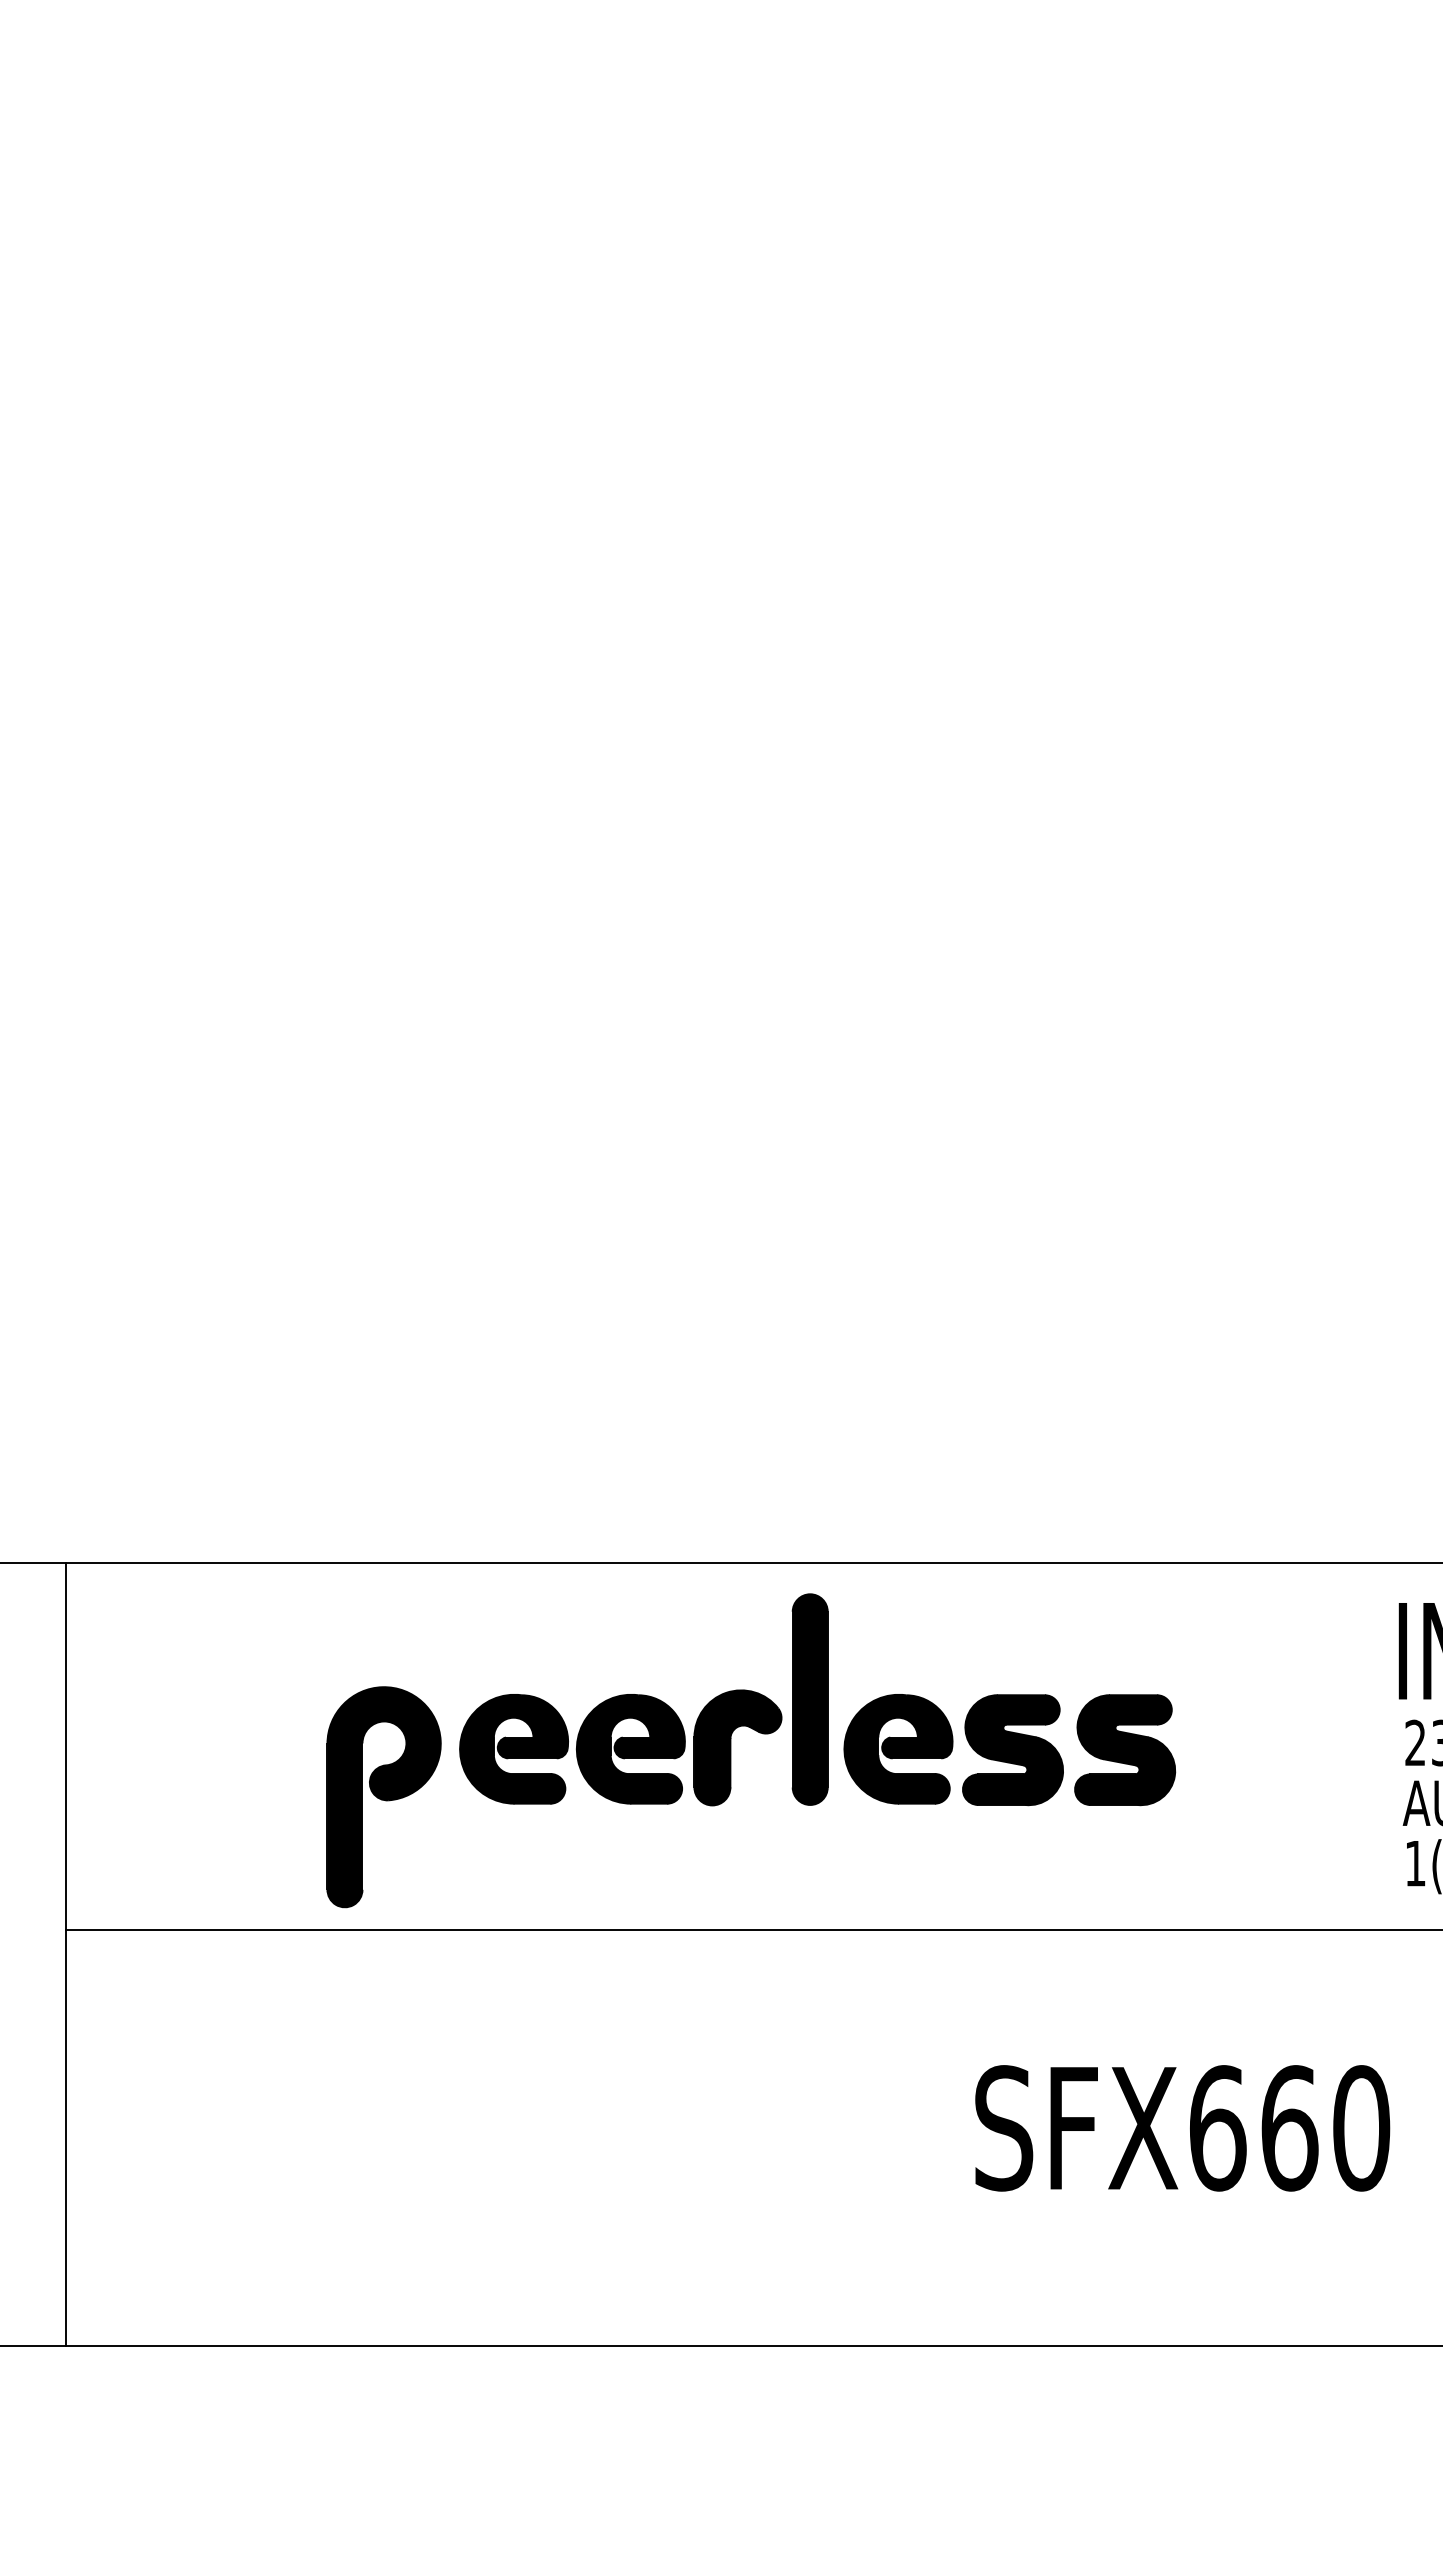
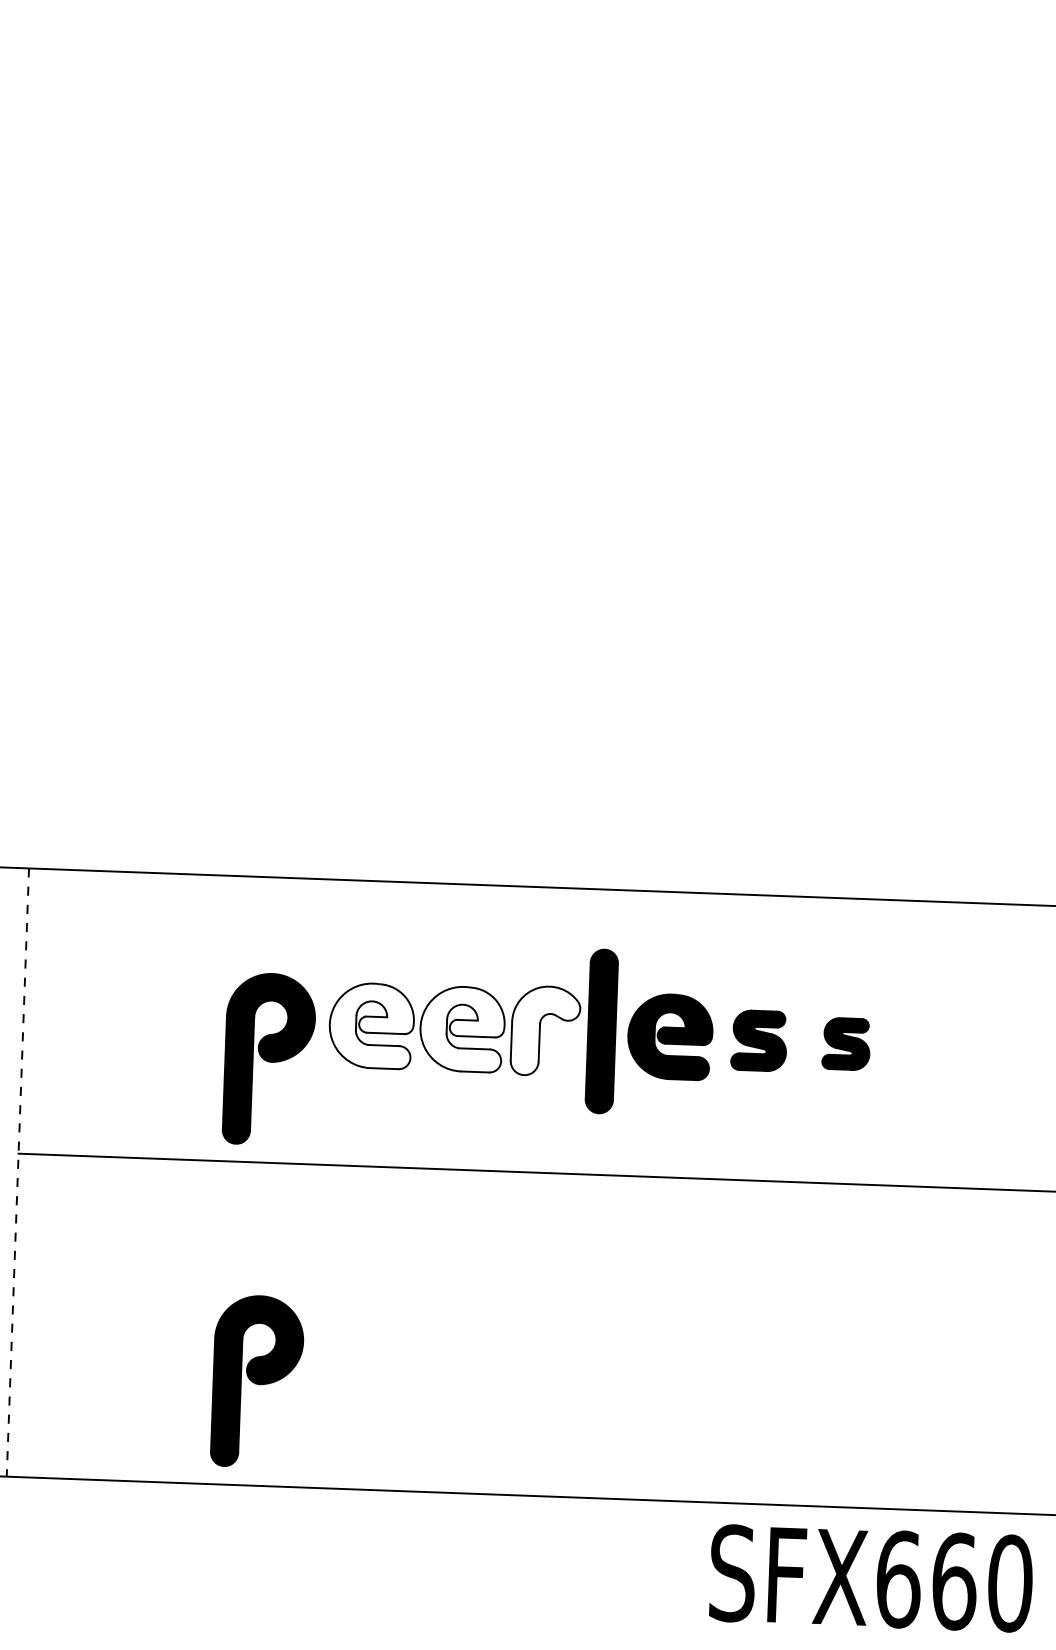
part: (809, 1699) -> (601, 1031), moved
fill: (737, 1747) -> (545, 1030), removed
fill: (514, 1748) -> (372, 1025), removed
fill: (630, 1748) -> (462, 1028), removed
part: (1012, 1750) -> (758, 1041), size x0.7
part: (1125, 1750) -> (846, 1044), size x0.6
line: (65, 1954) -> (17, 1172), solid -> dashed
text: (1182, 2128) -> (871, 1578), moved
part: (383, 2212) -> (257, 1381), added

